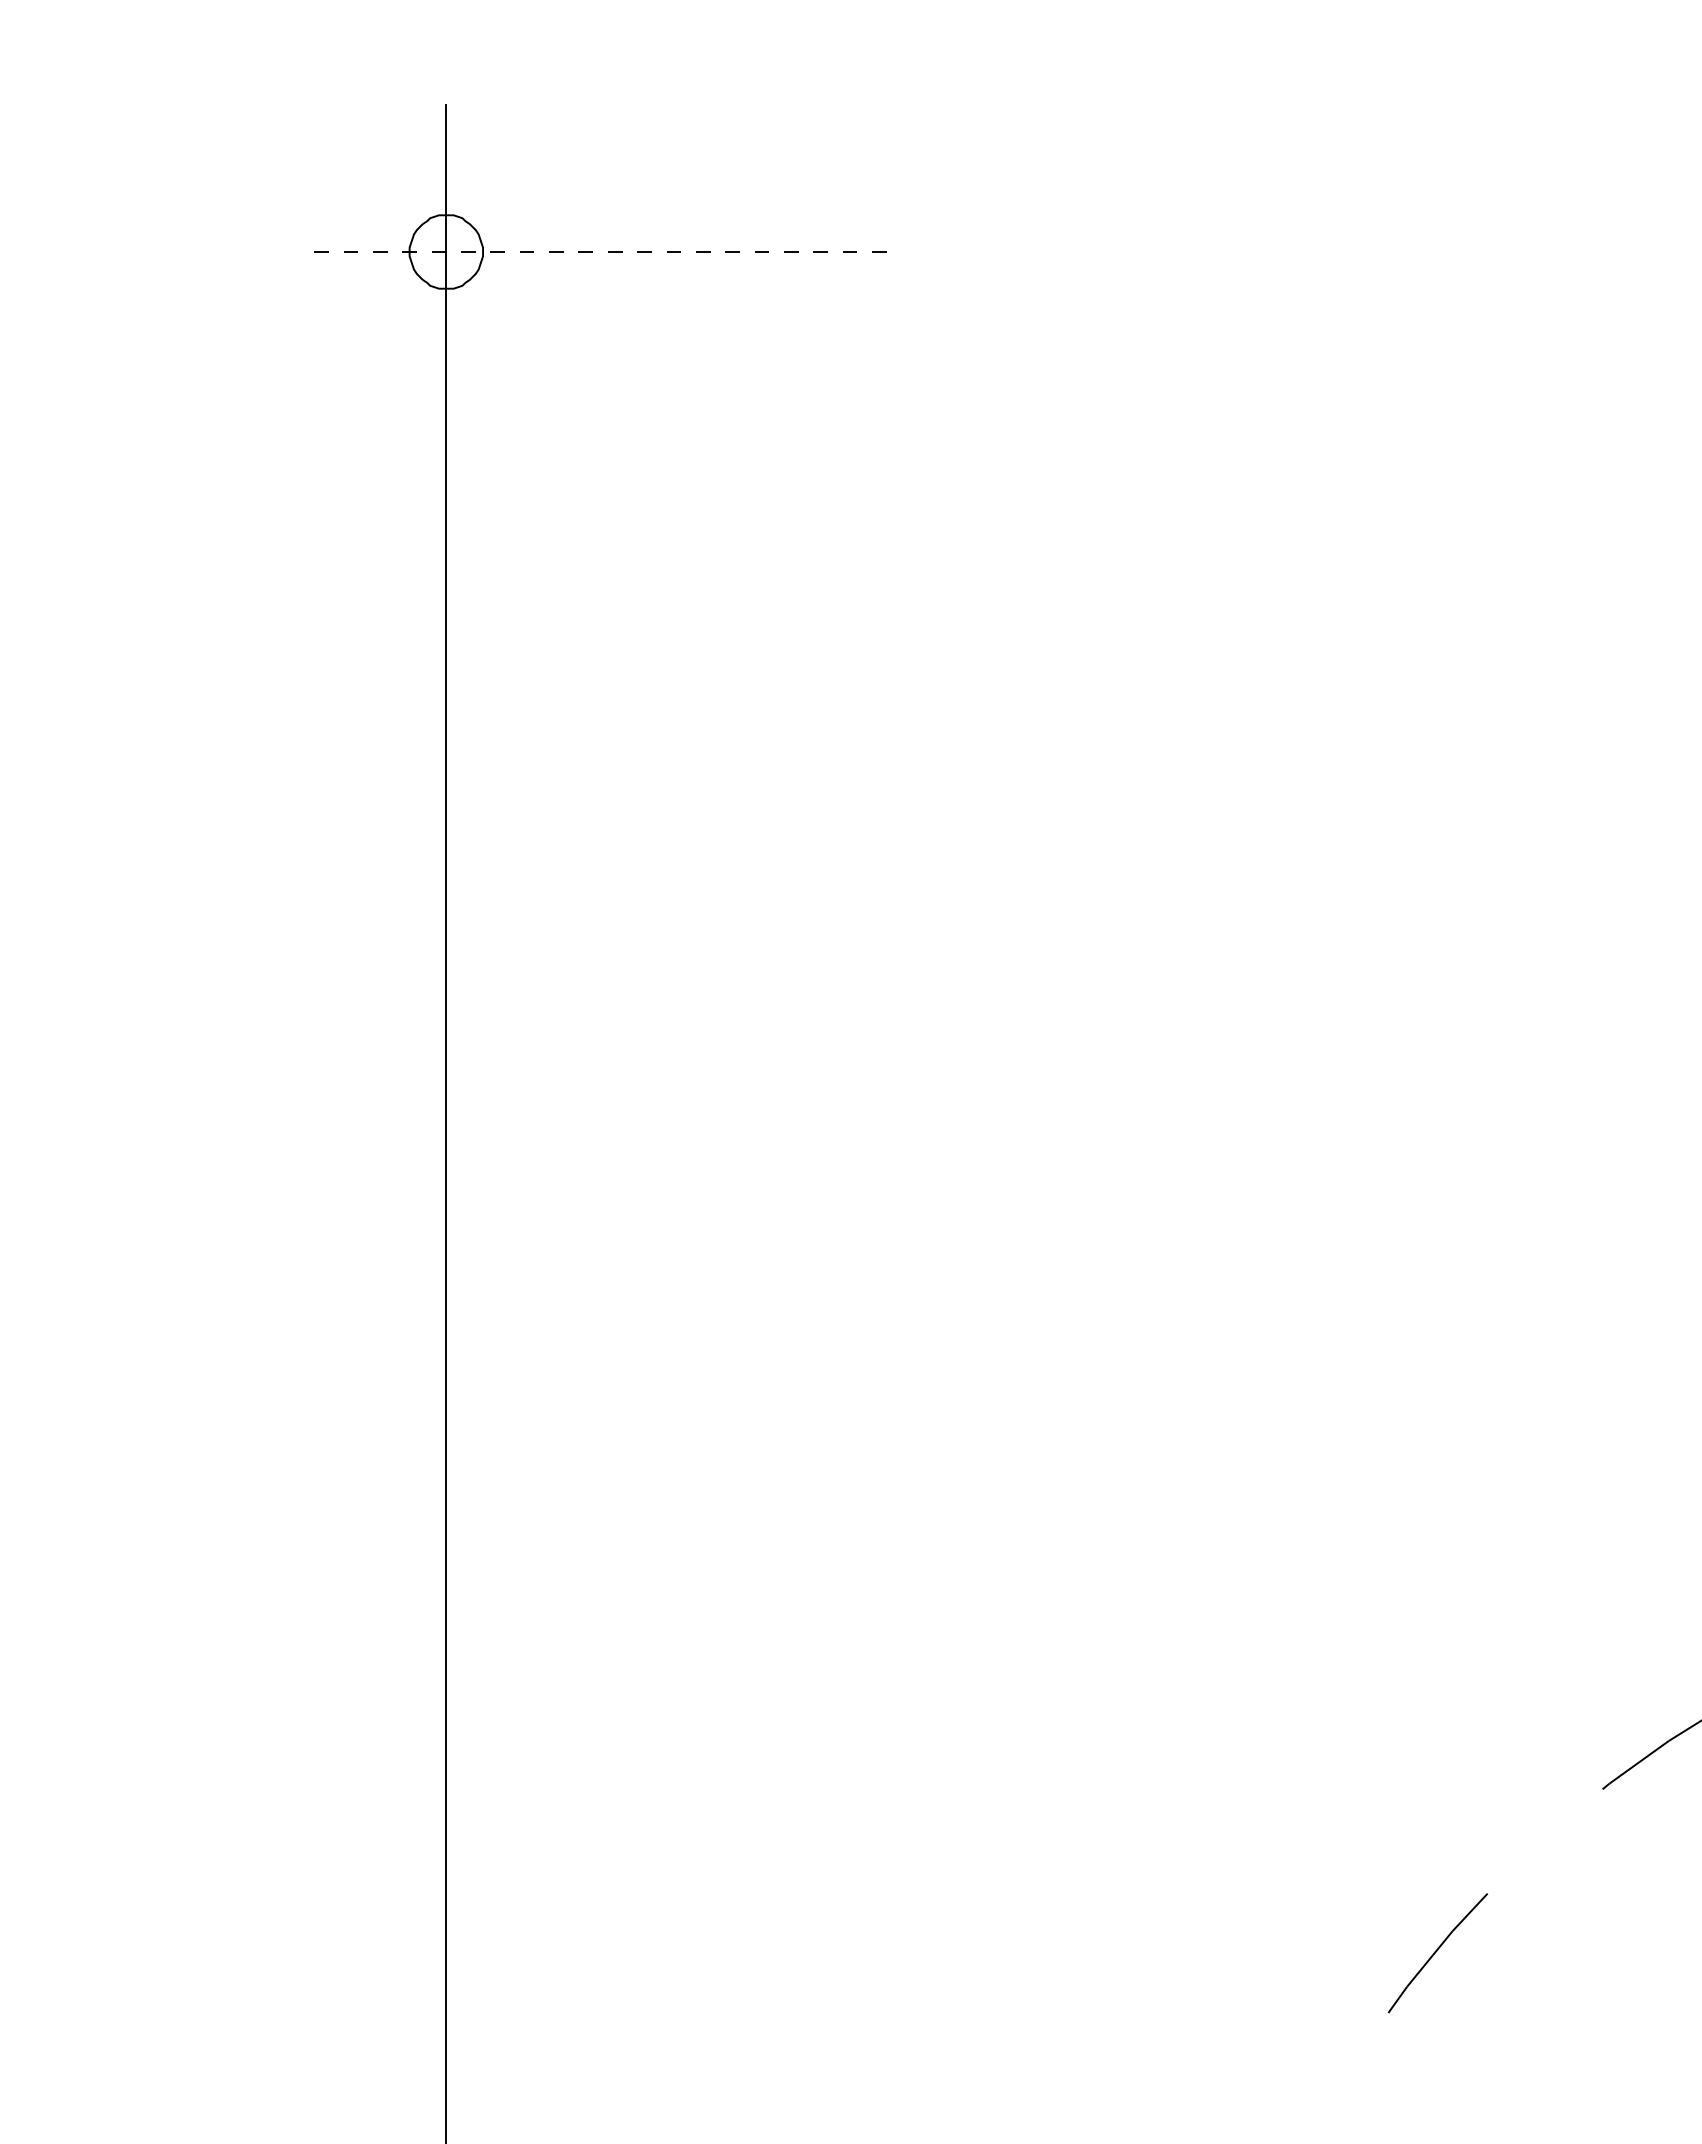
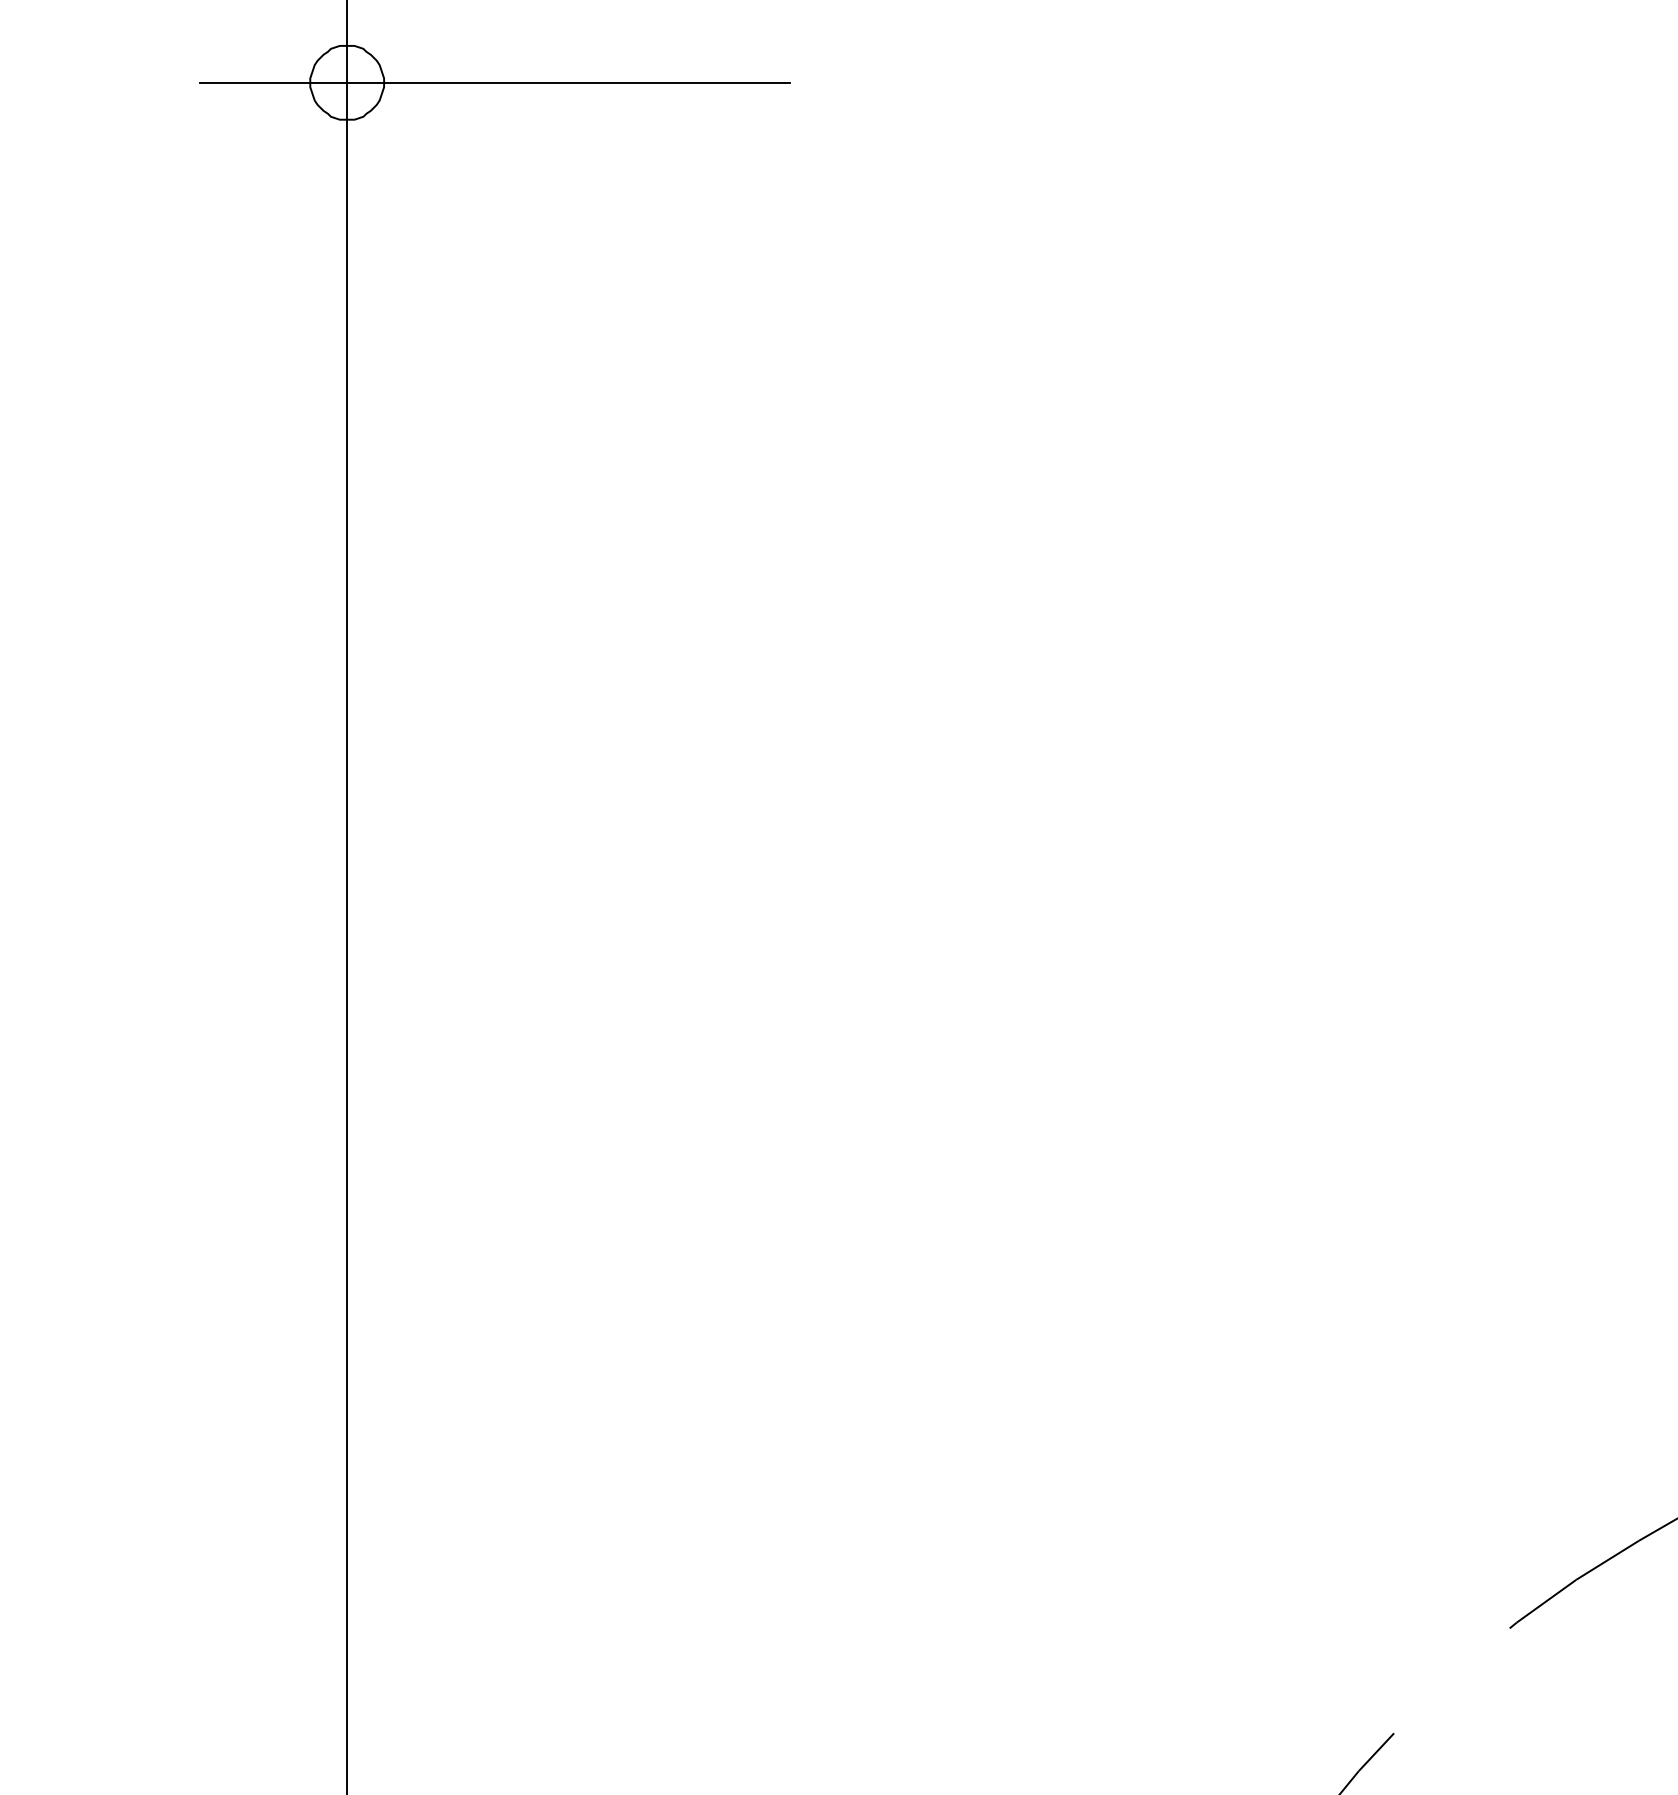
line: (593, 252) -> (495, 83), dashed -> solid

